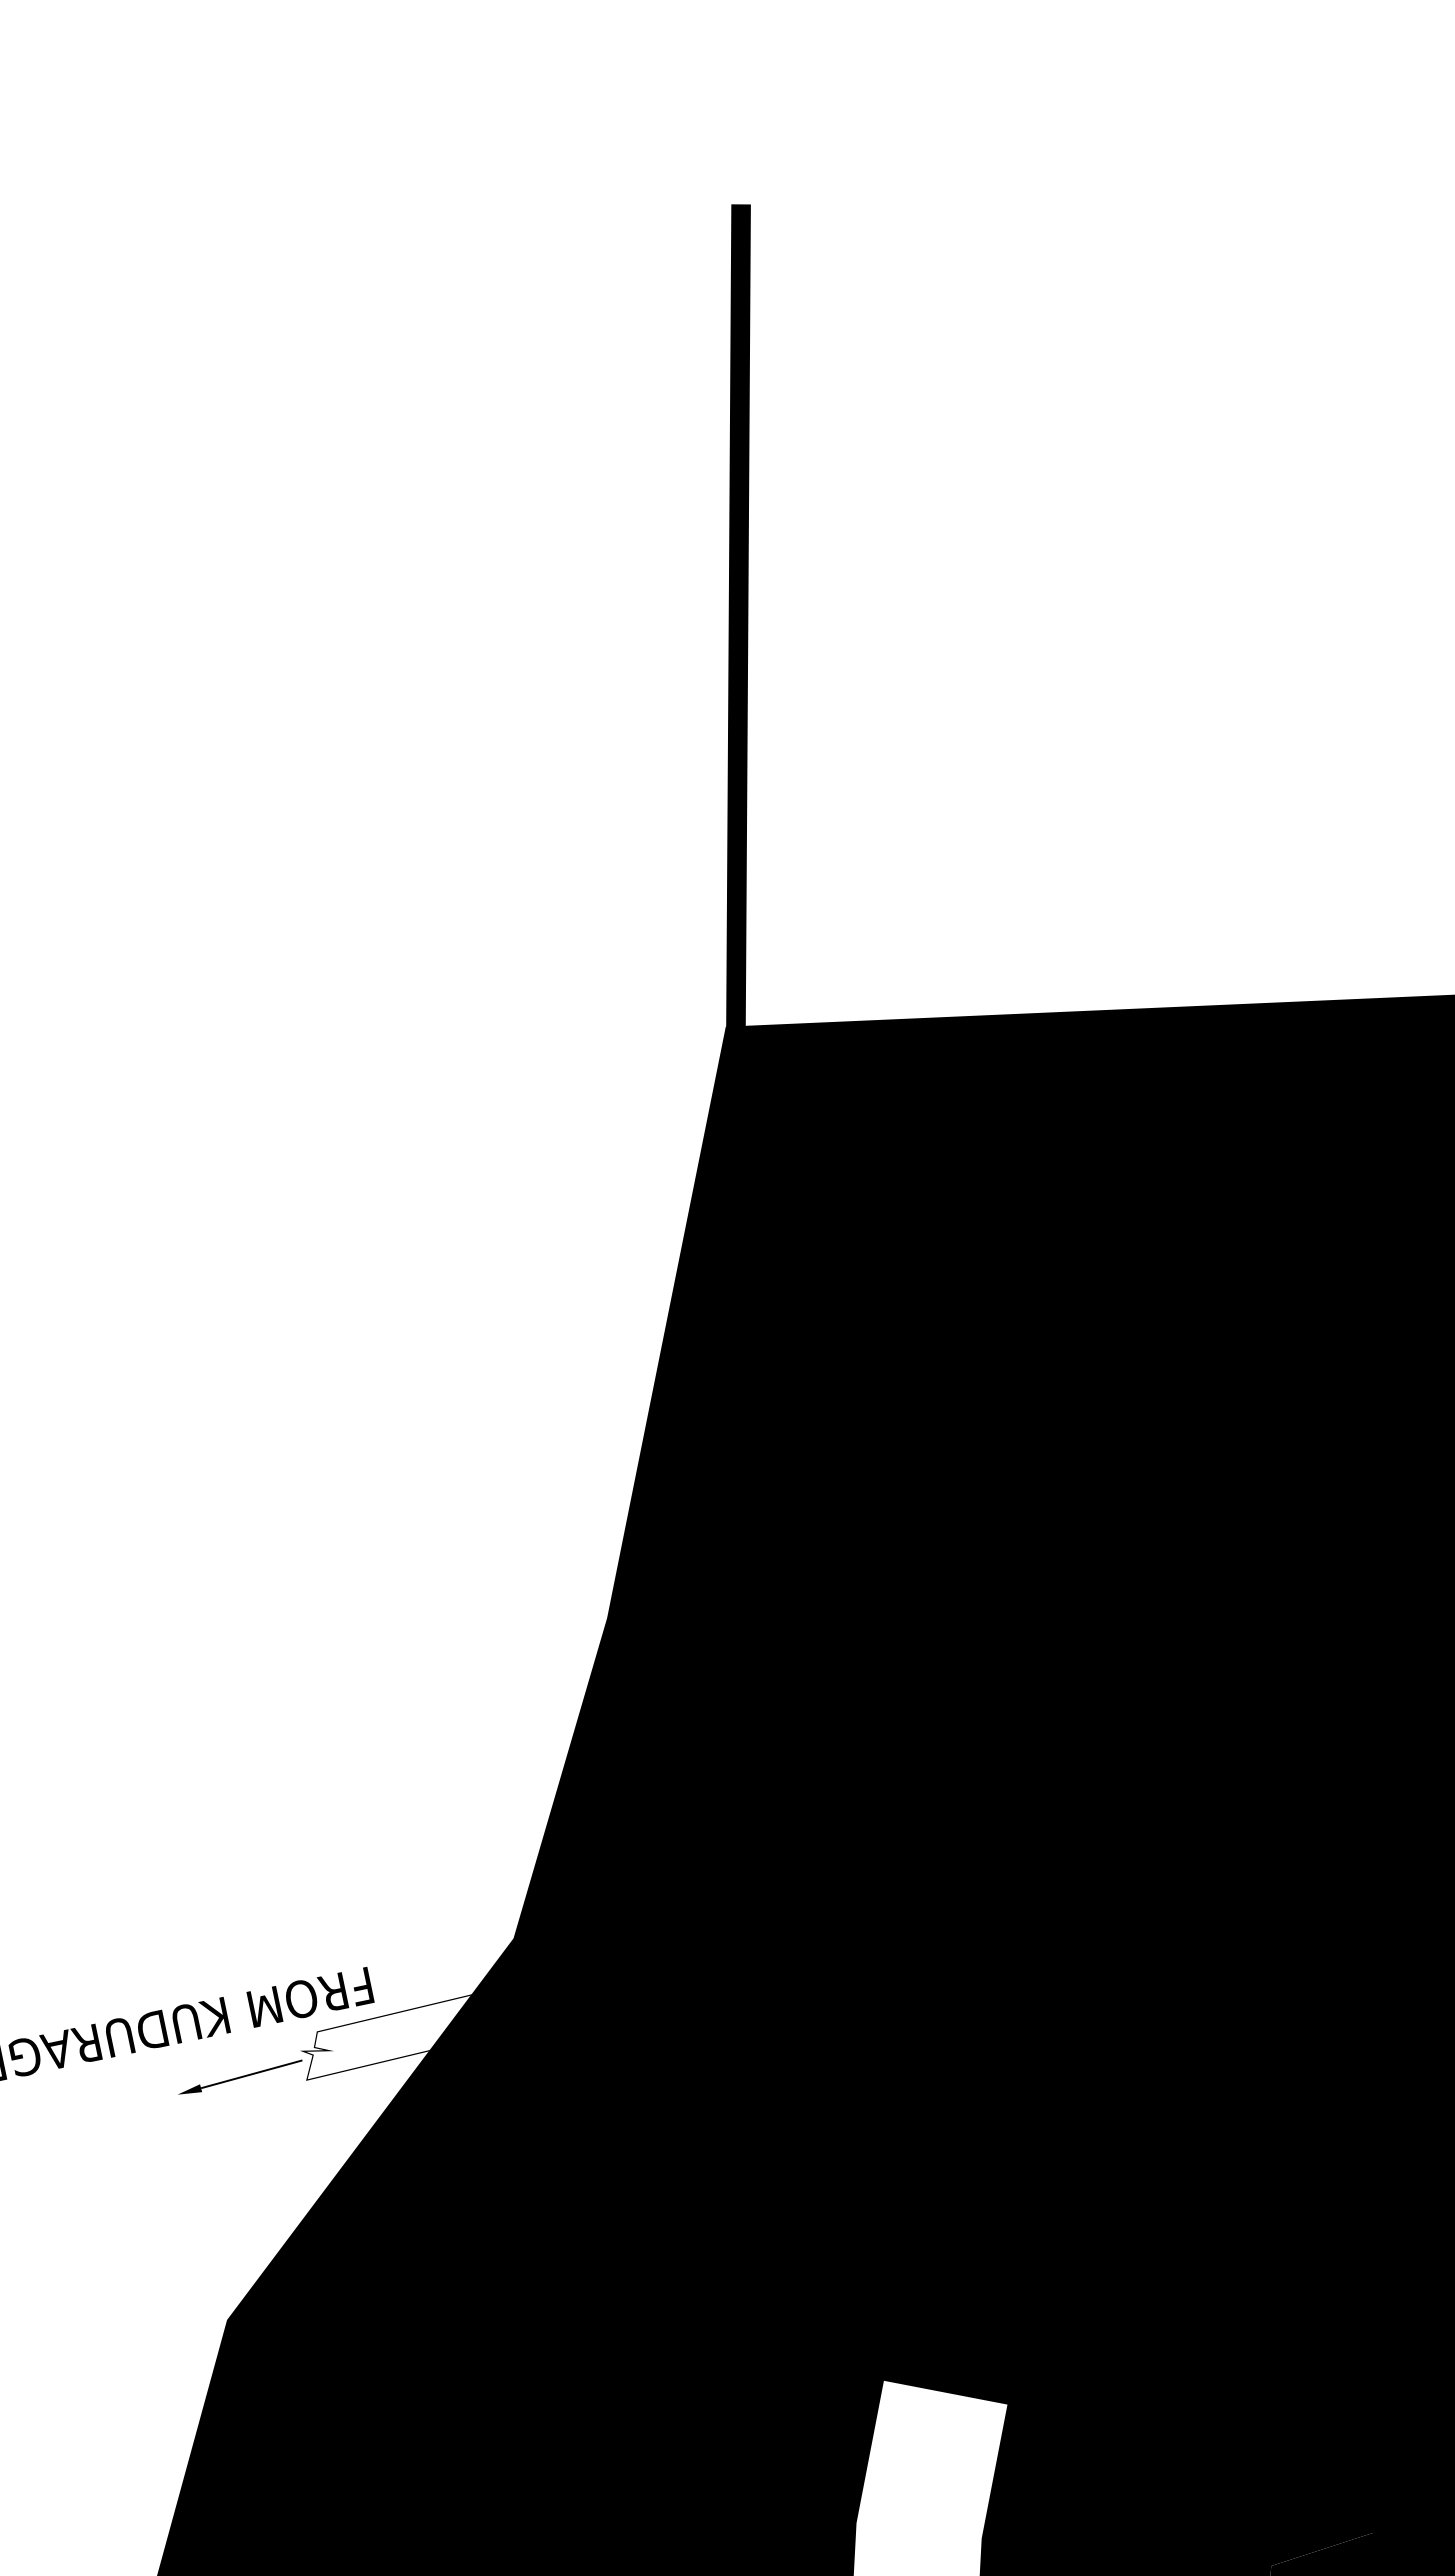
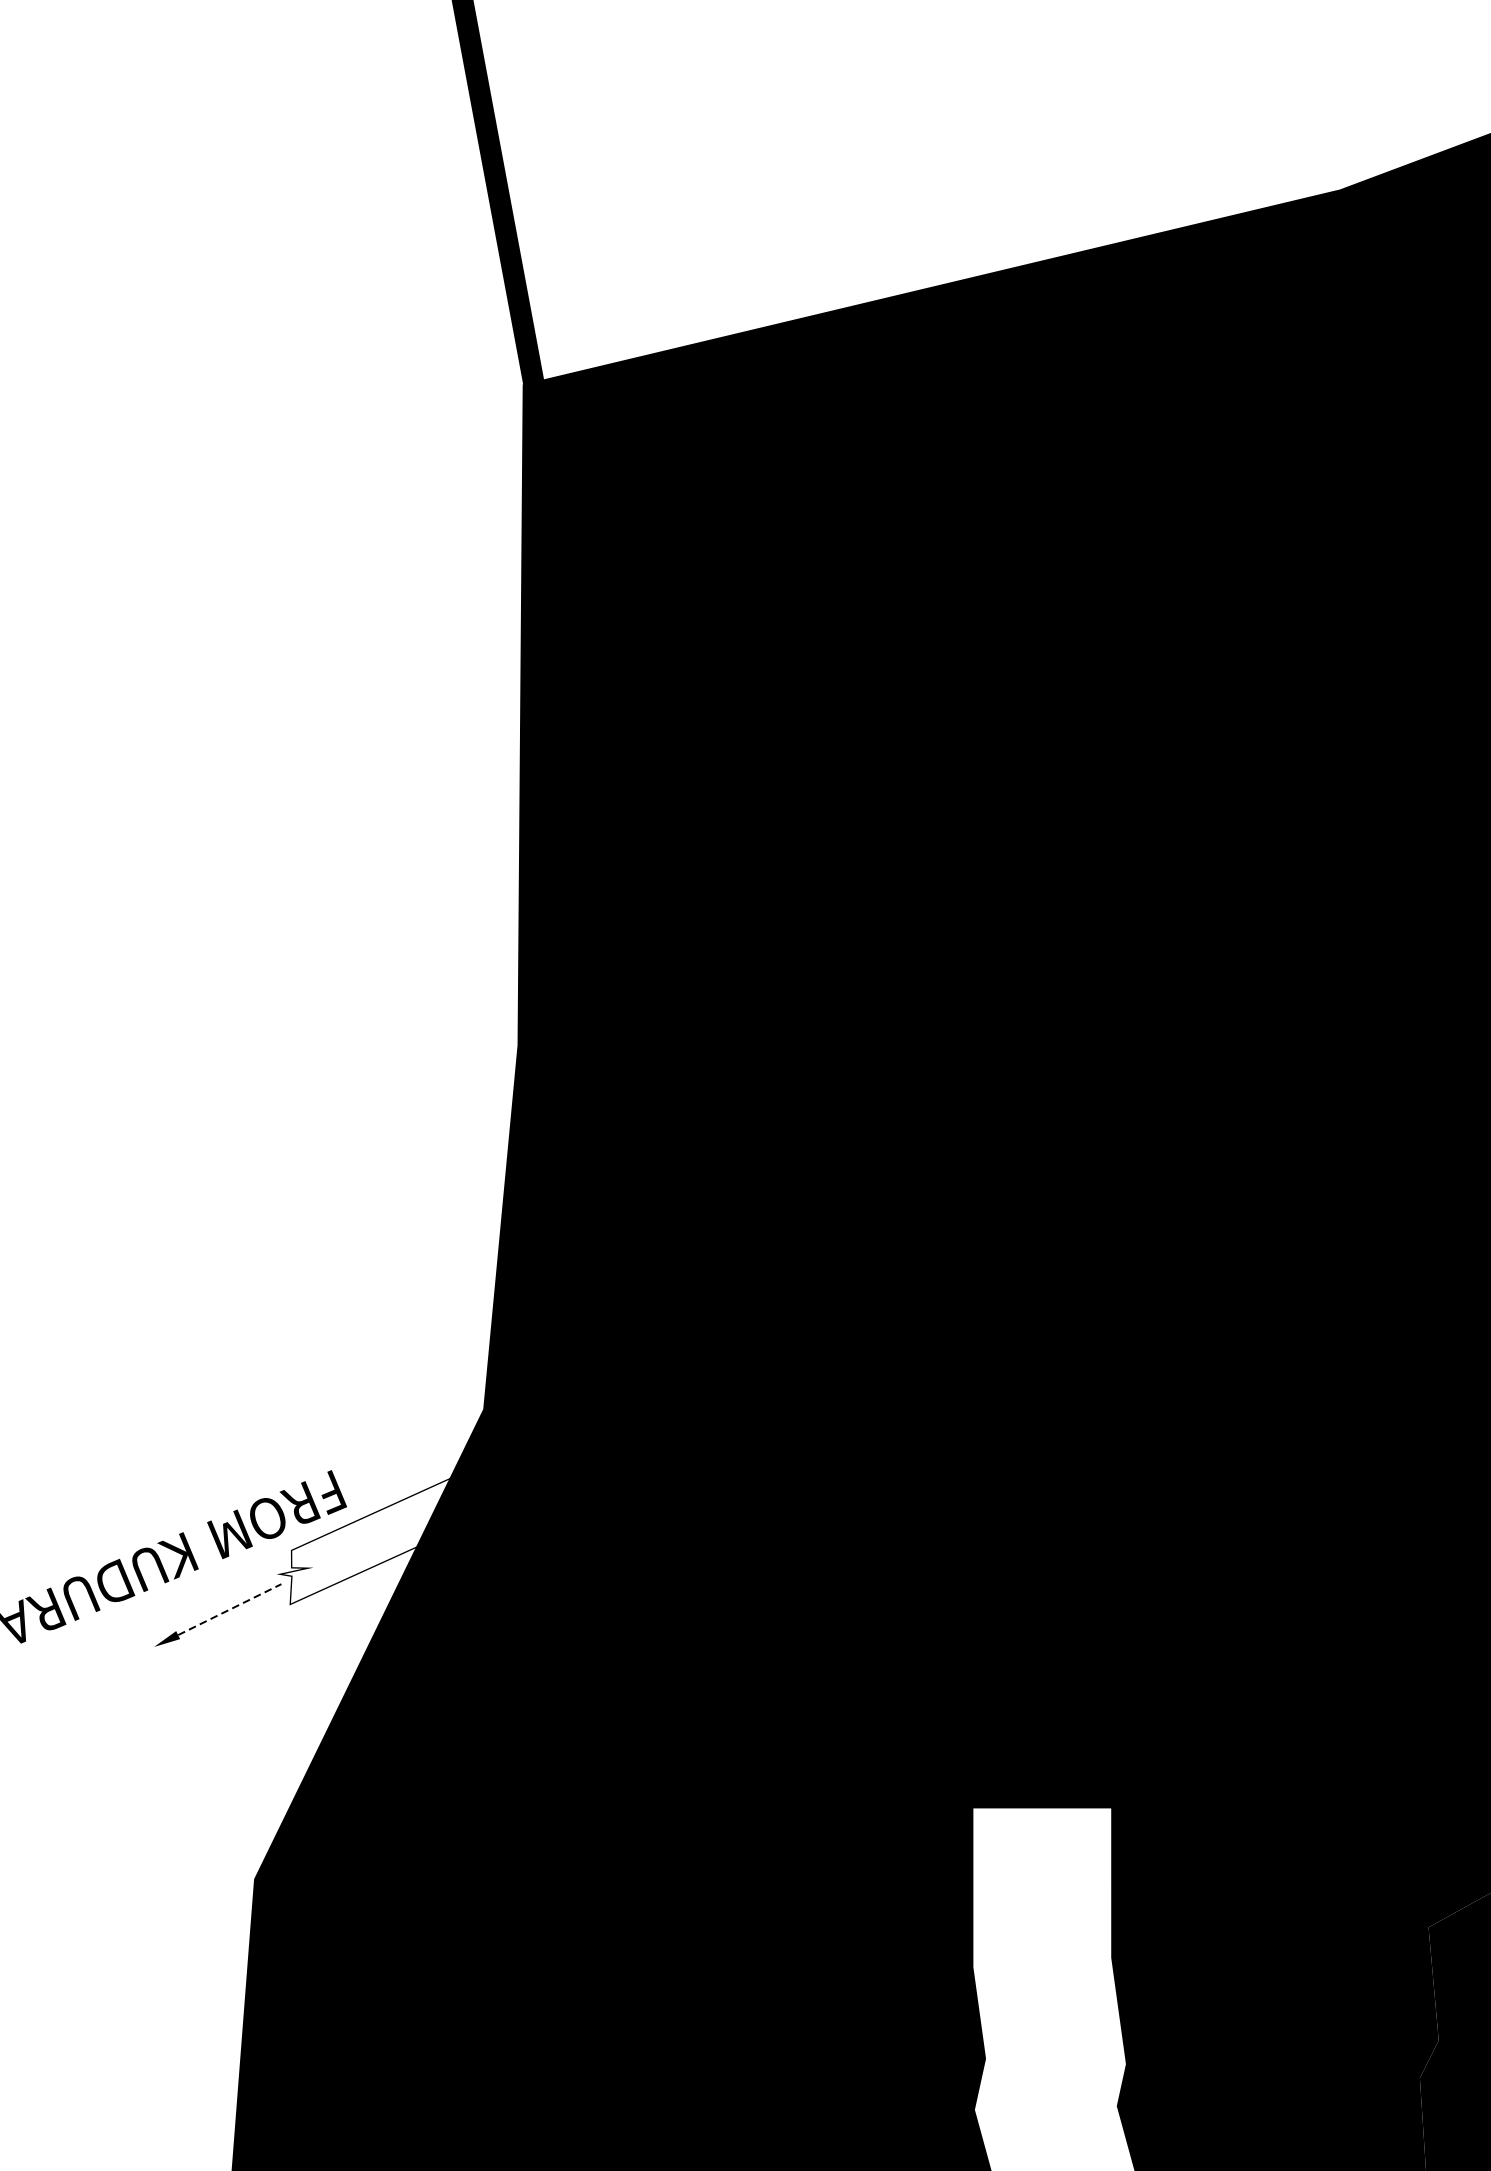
line: (251, 2074) -> (229, 1609), solid -> dashed

